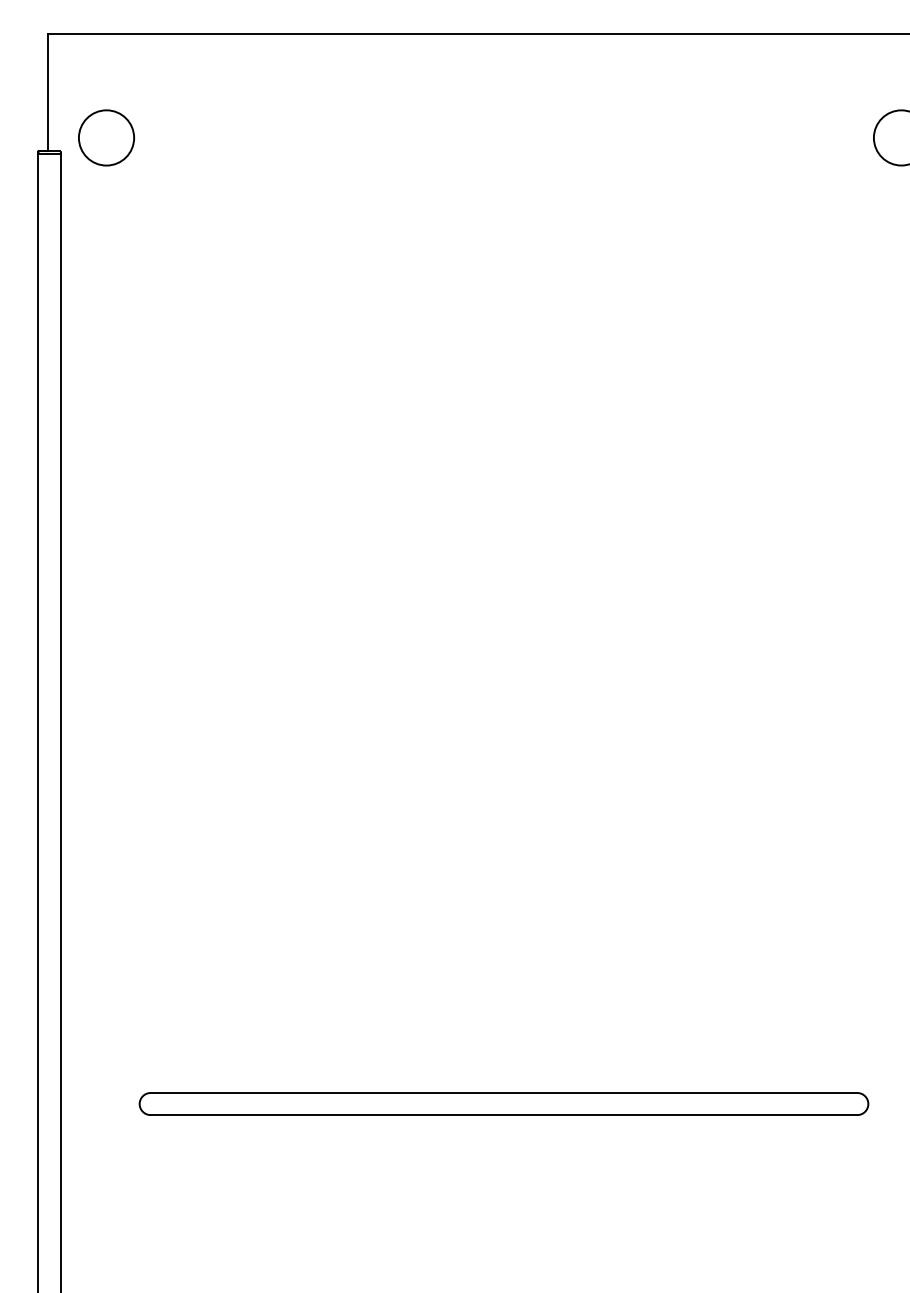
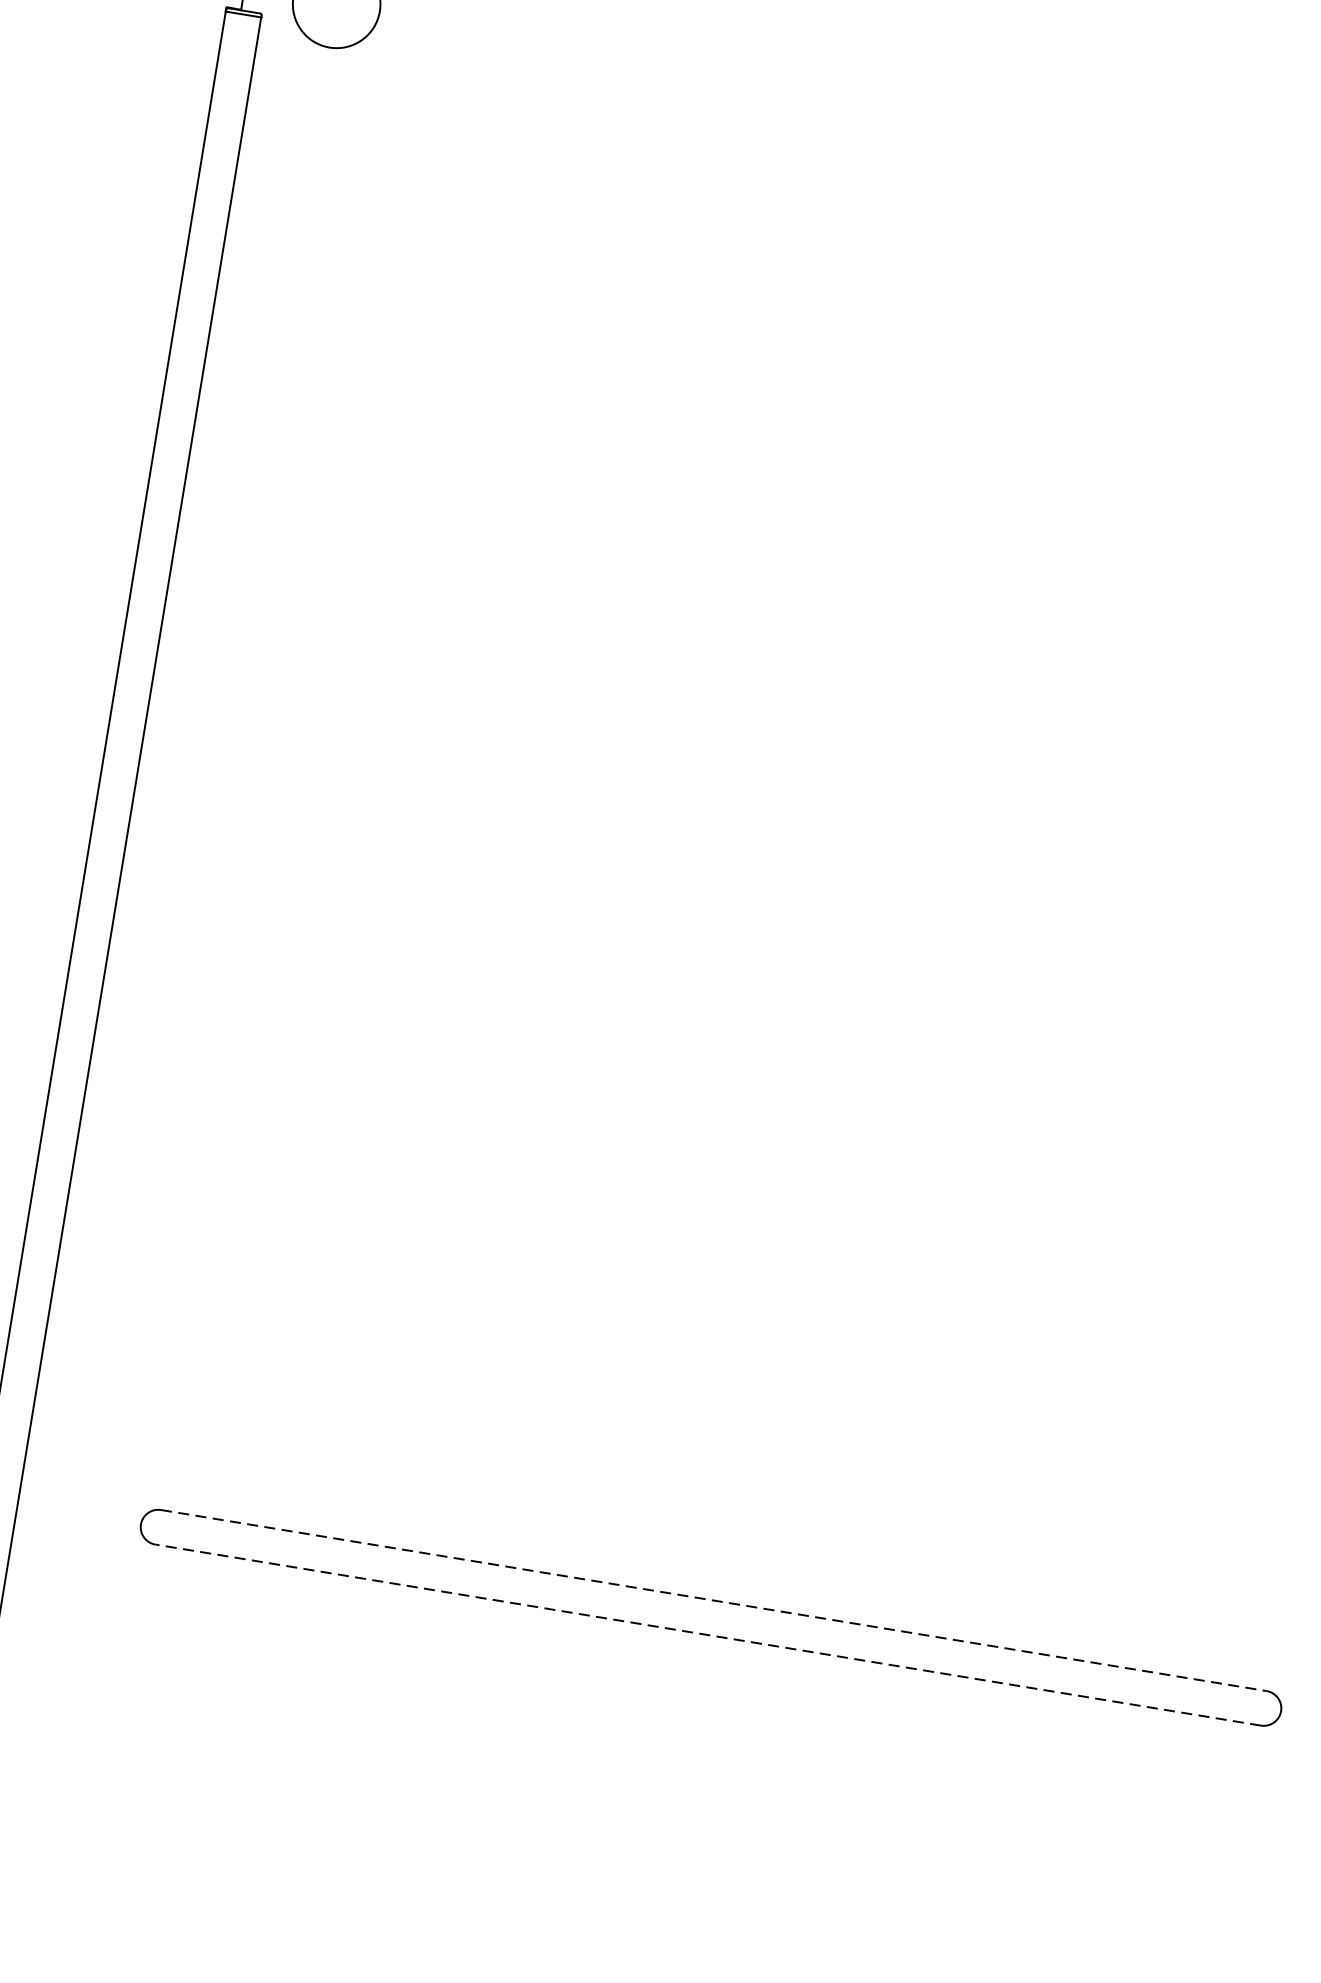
line: (504, 1093) -> (714, 1601), solid -> dashed
line: (503, 1115) -> (707, 1635), solid -> dashed

